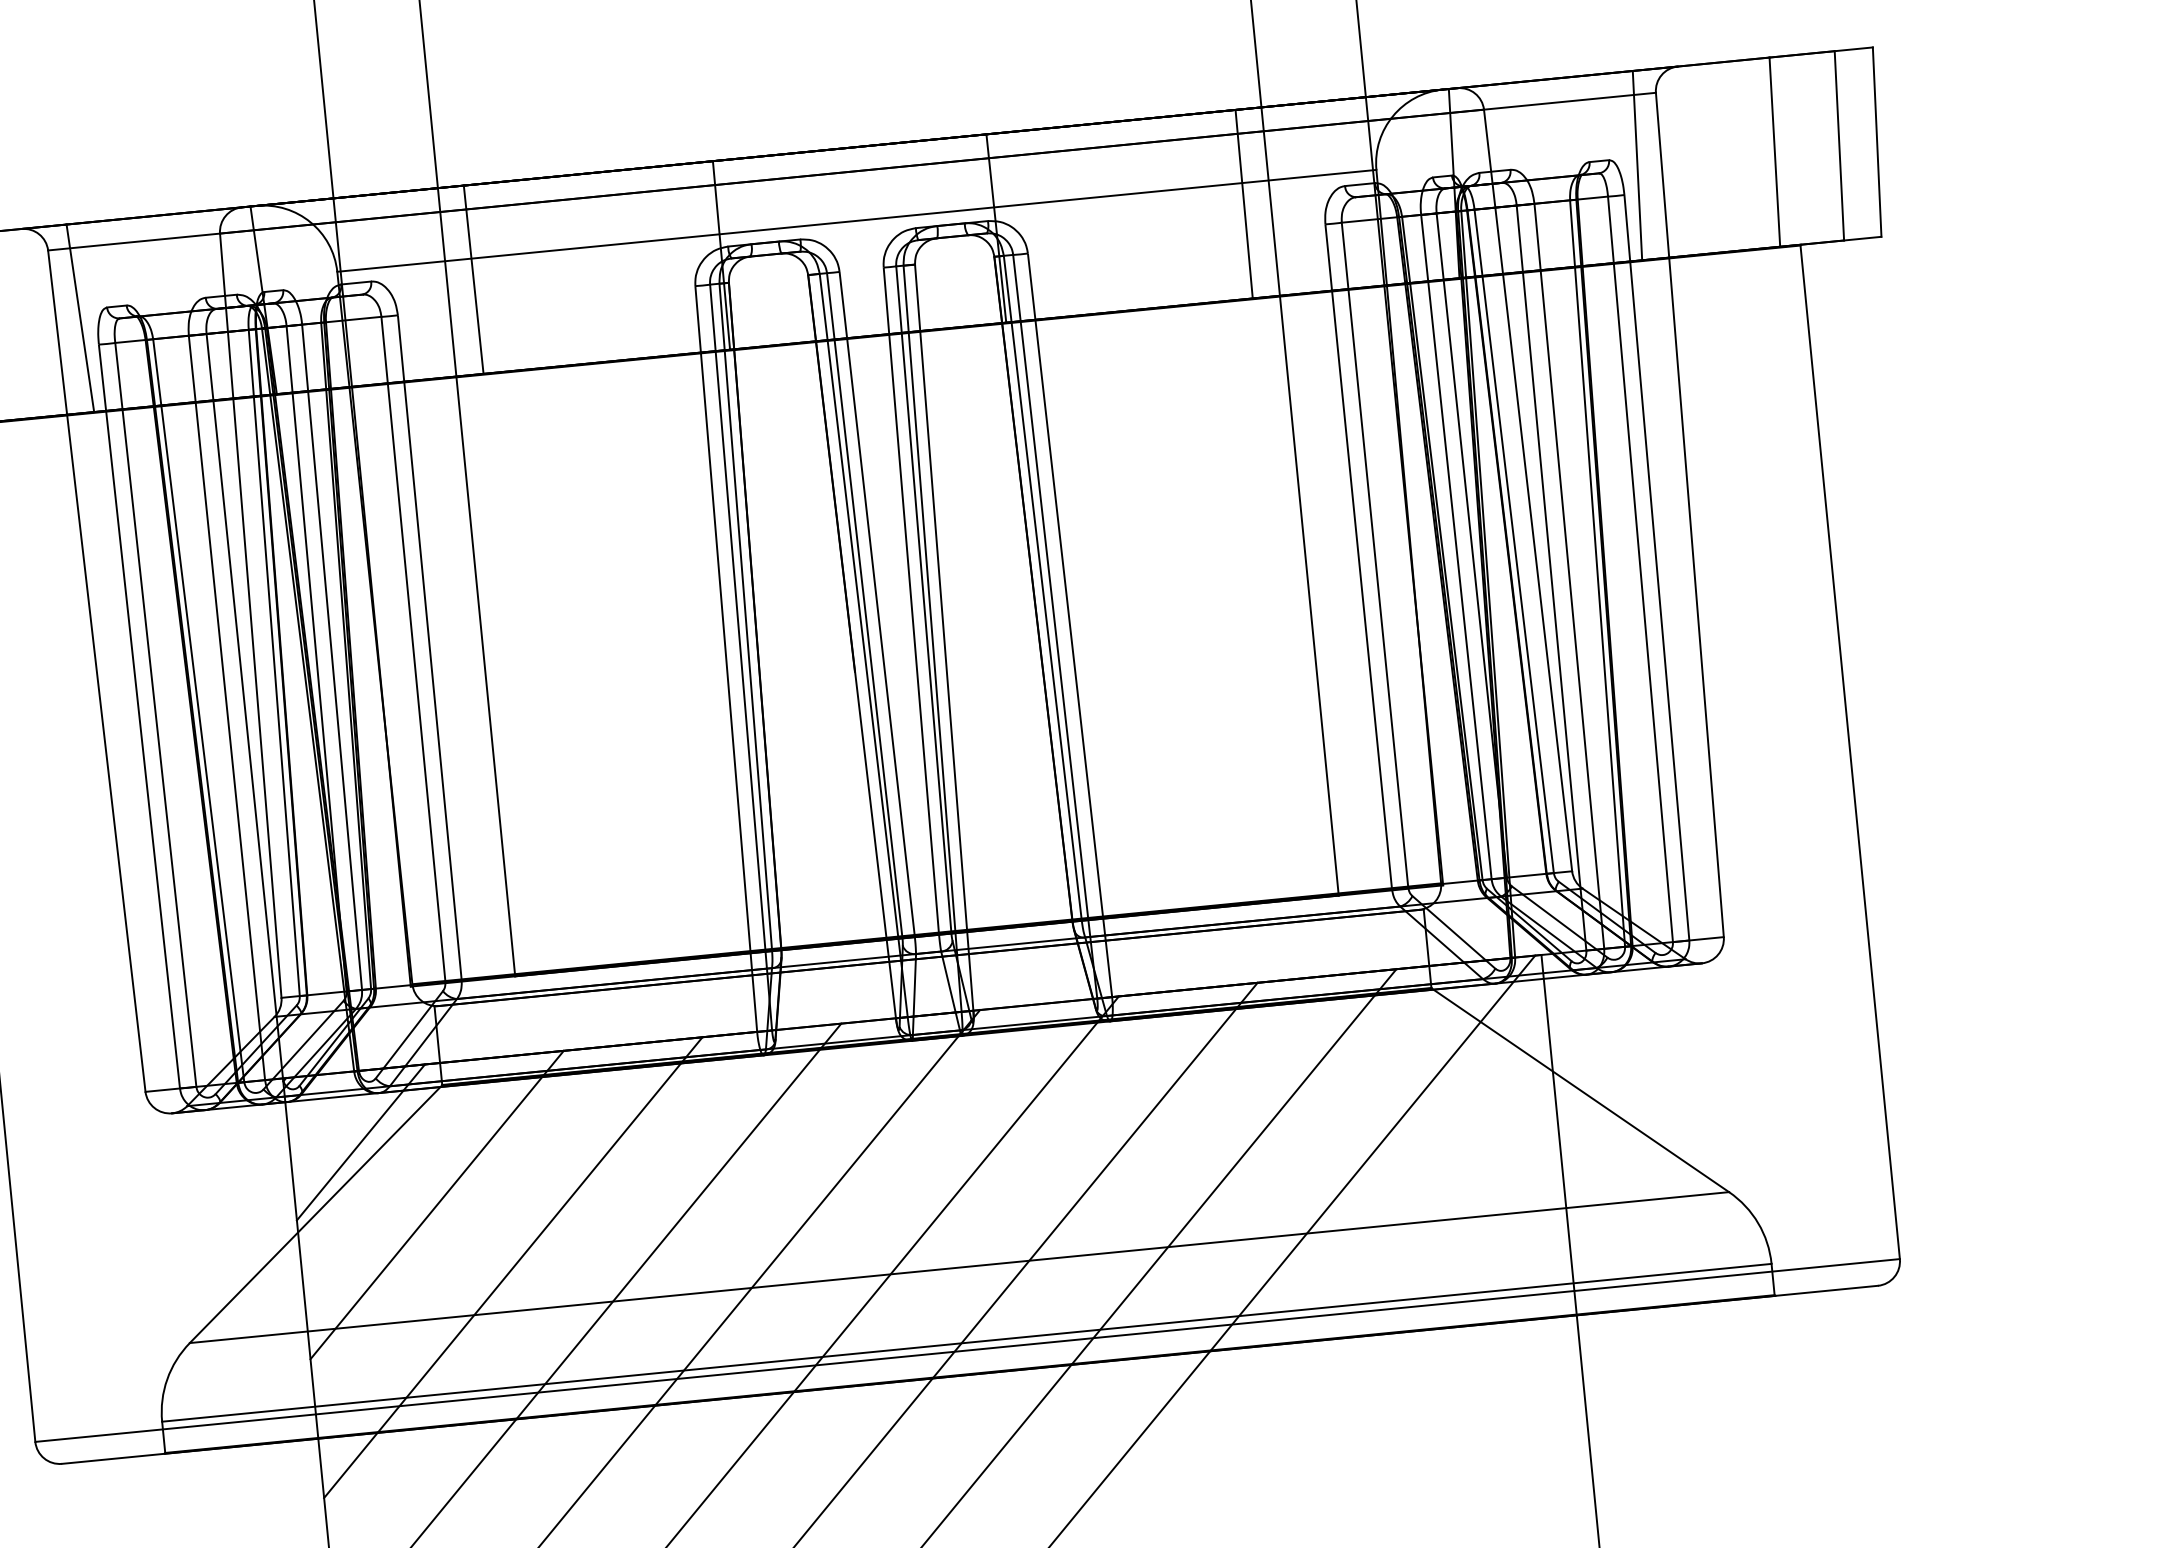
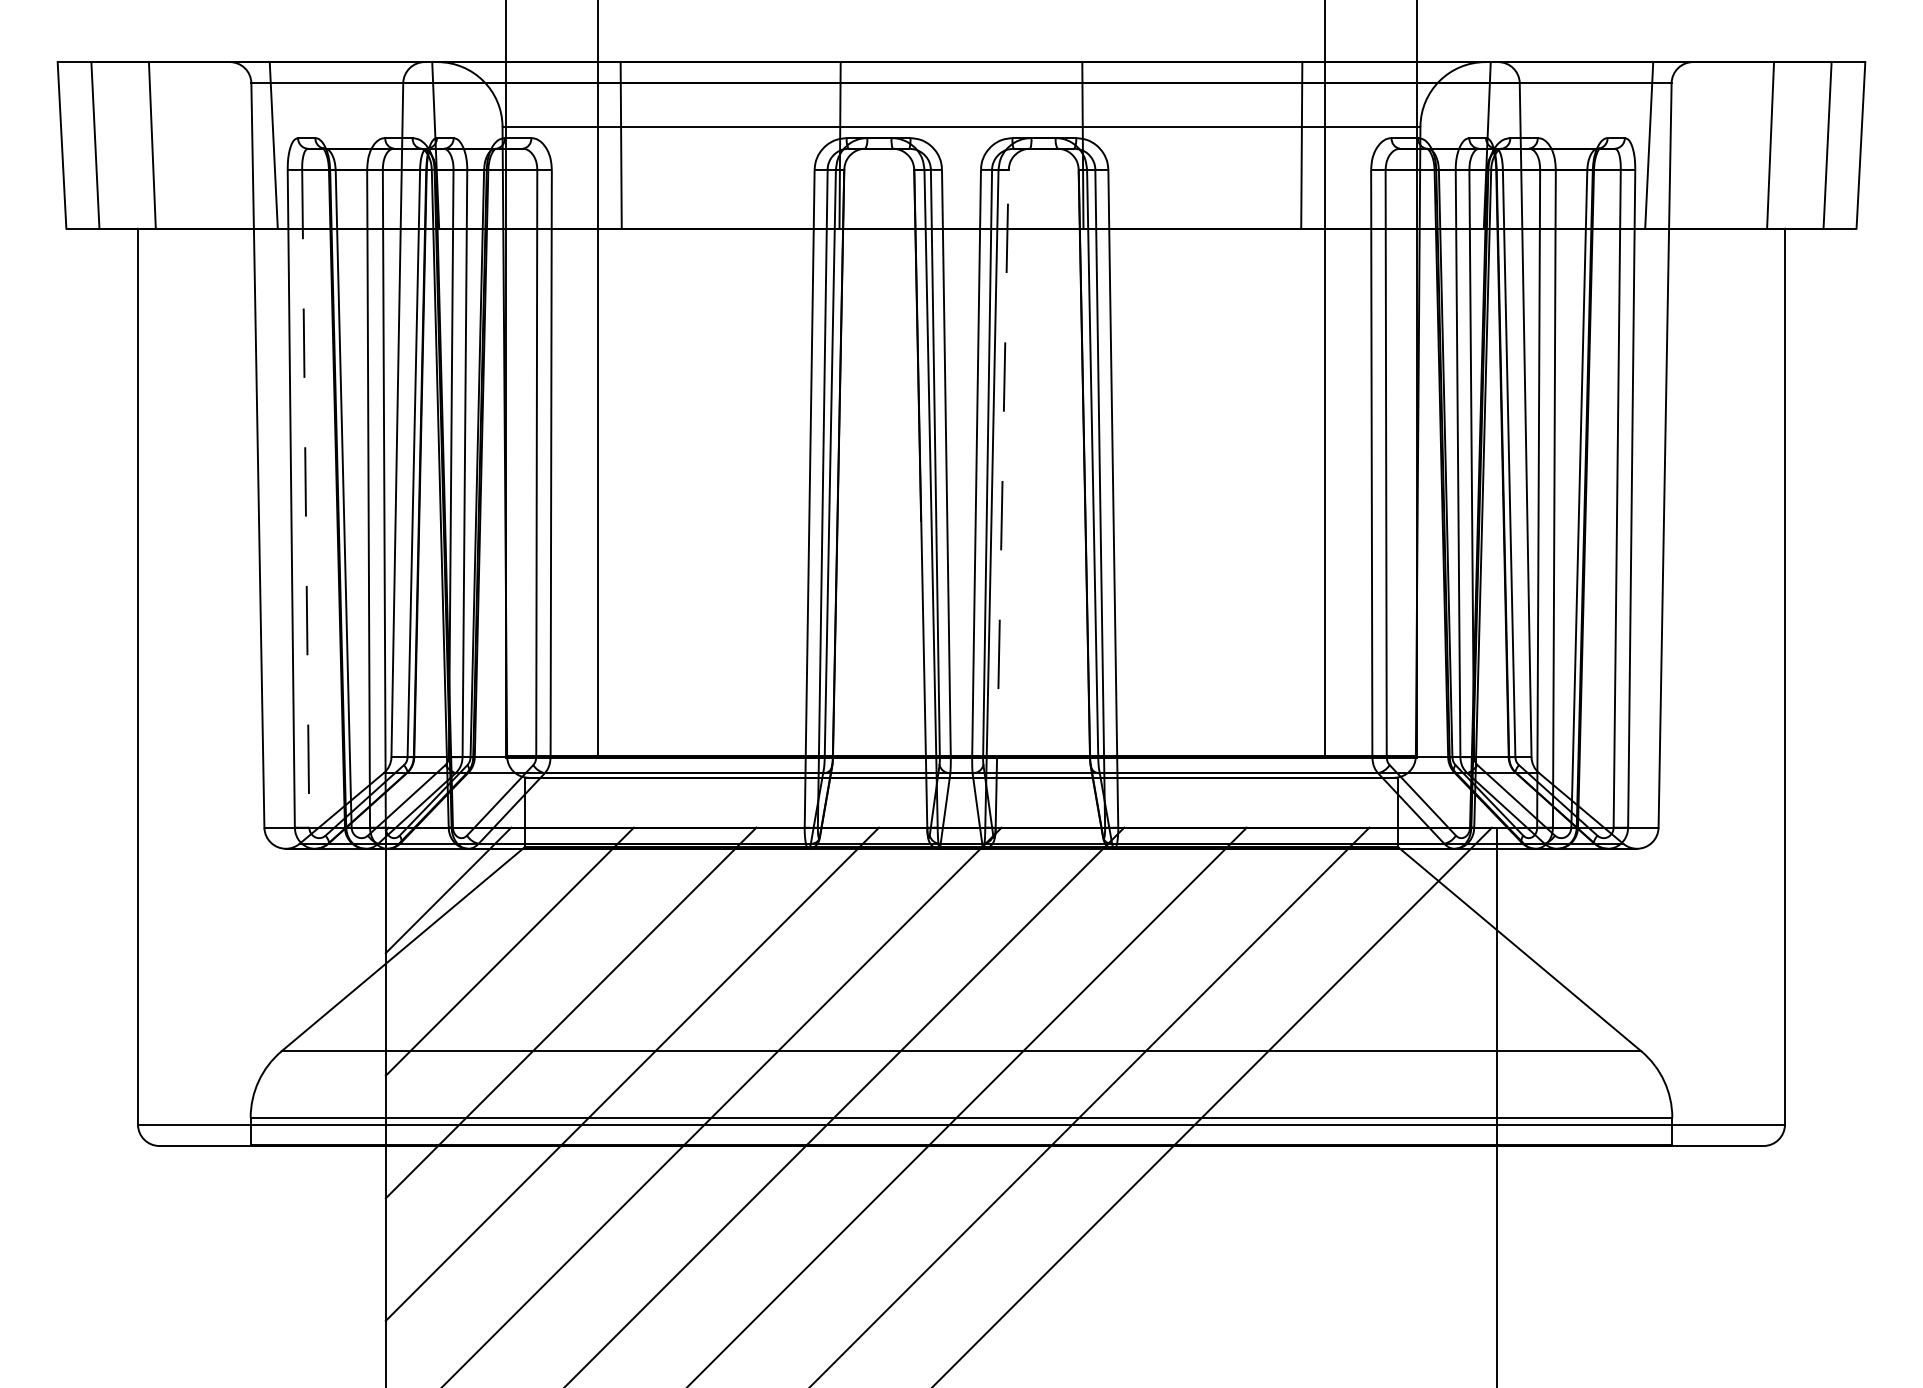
line: (944, 637) -> (1002, 498), solid -> dashed
line: (155, 714) -> (305, 498), solid -> dashed

